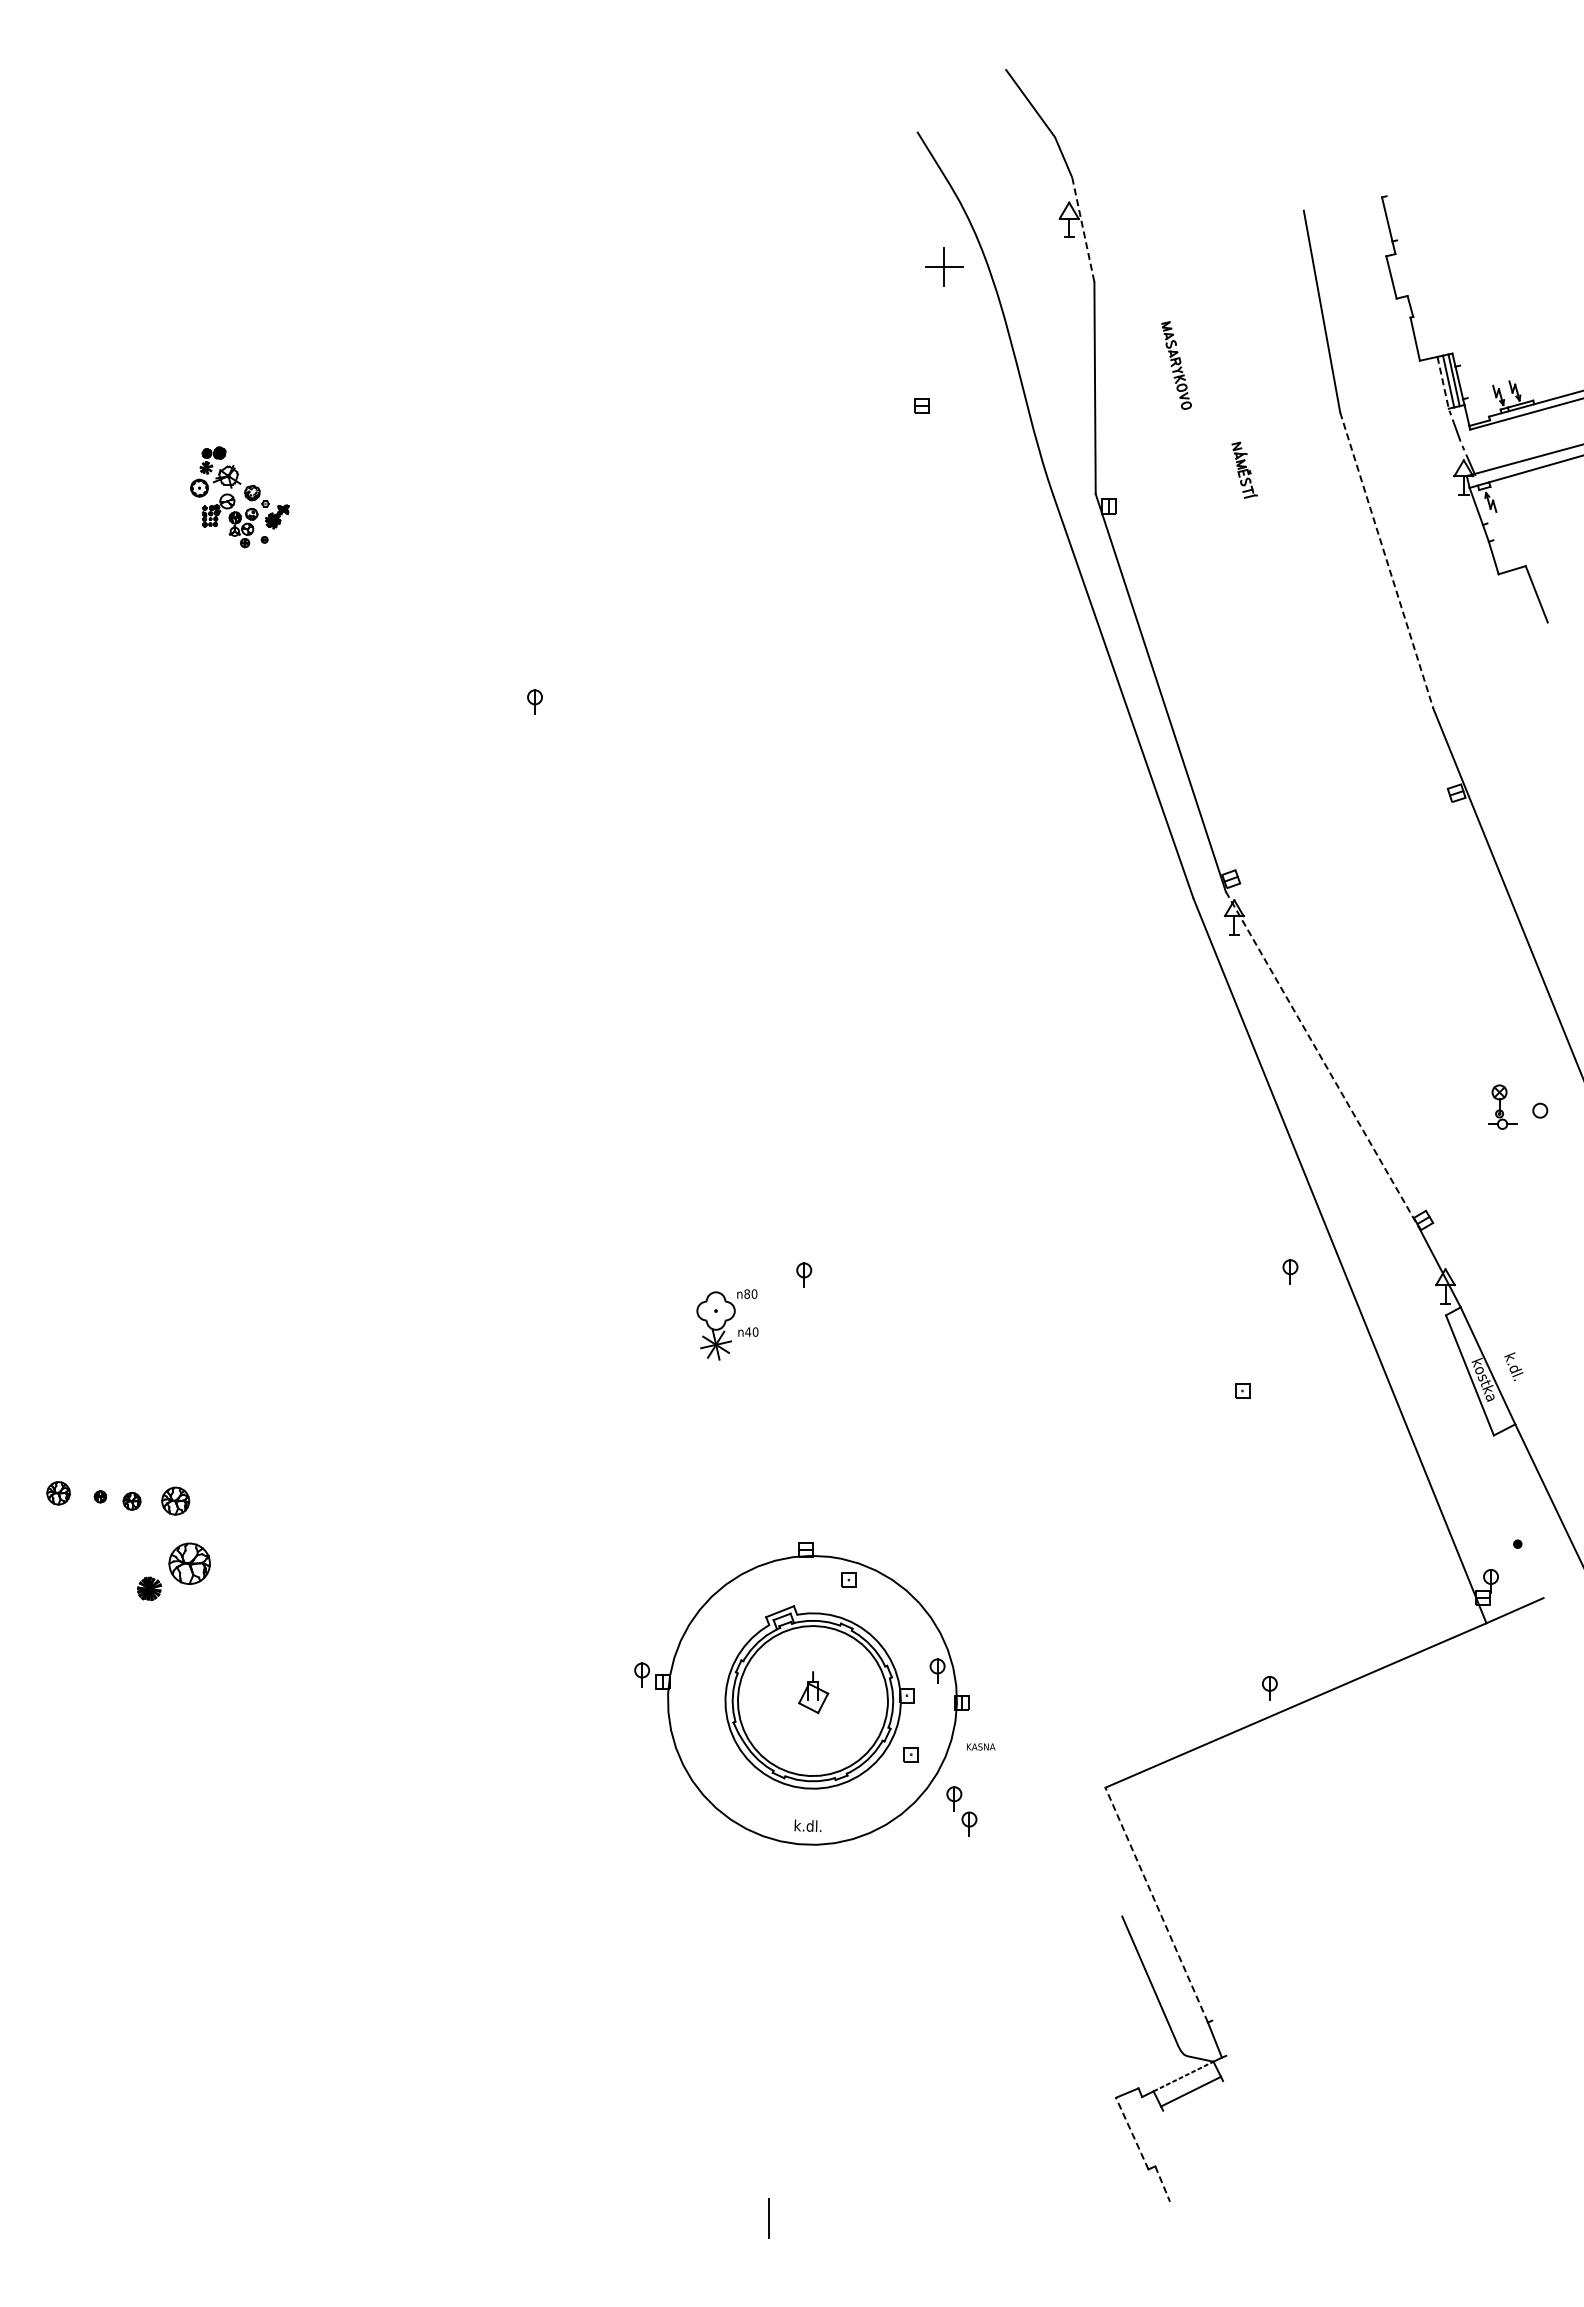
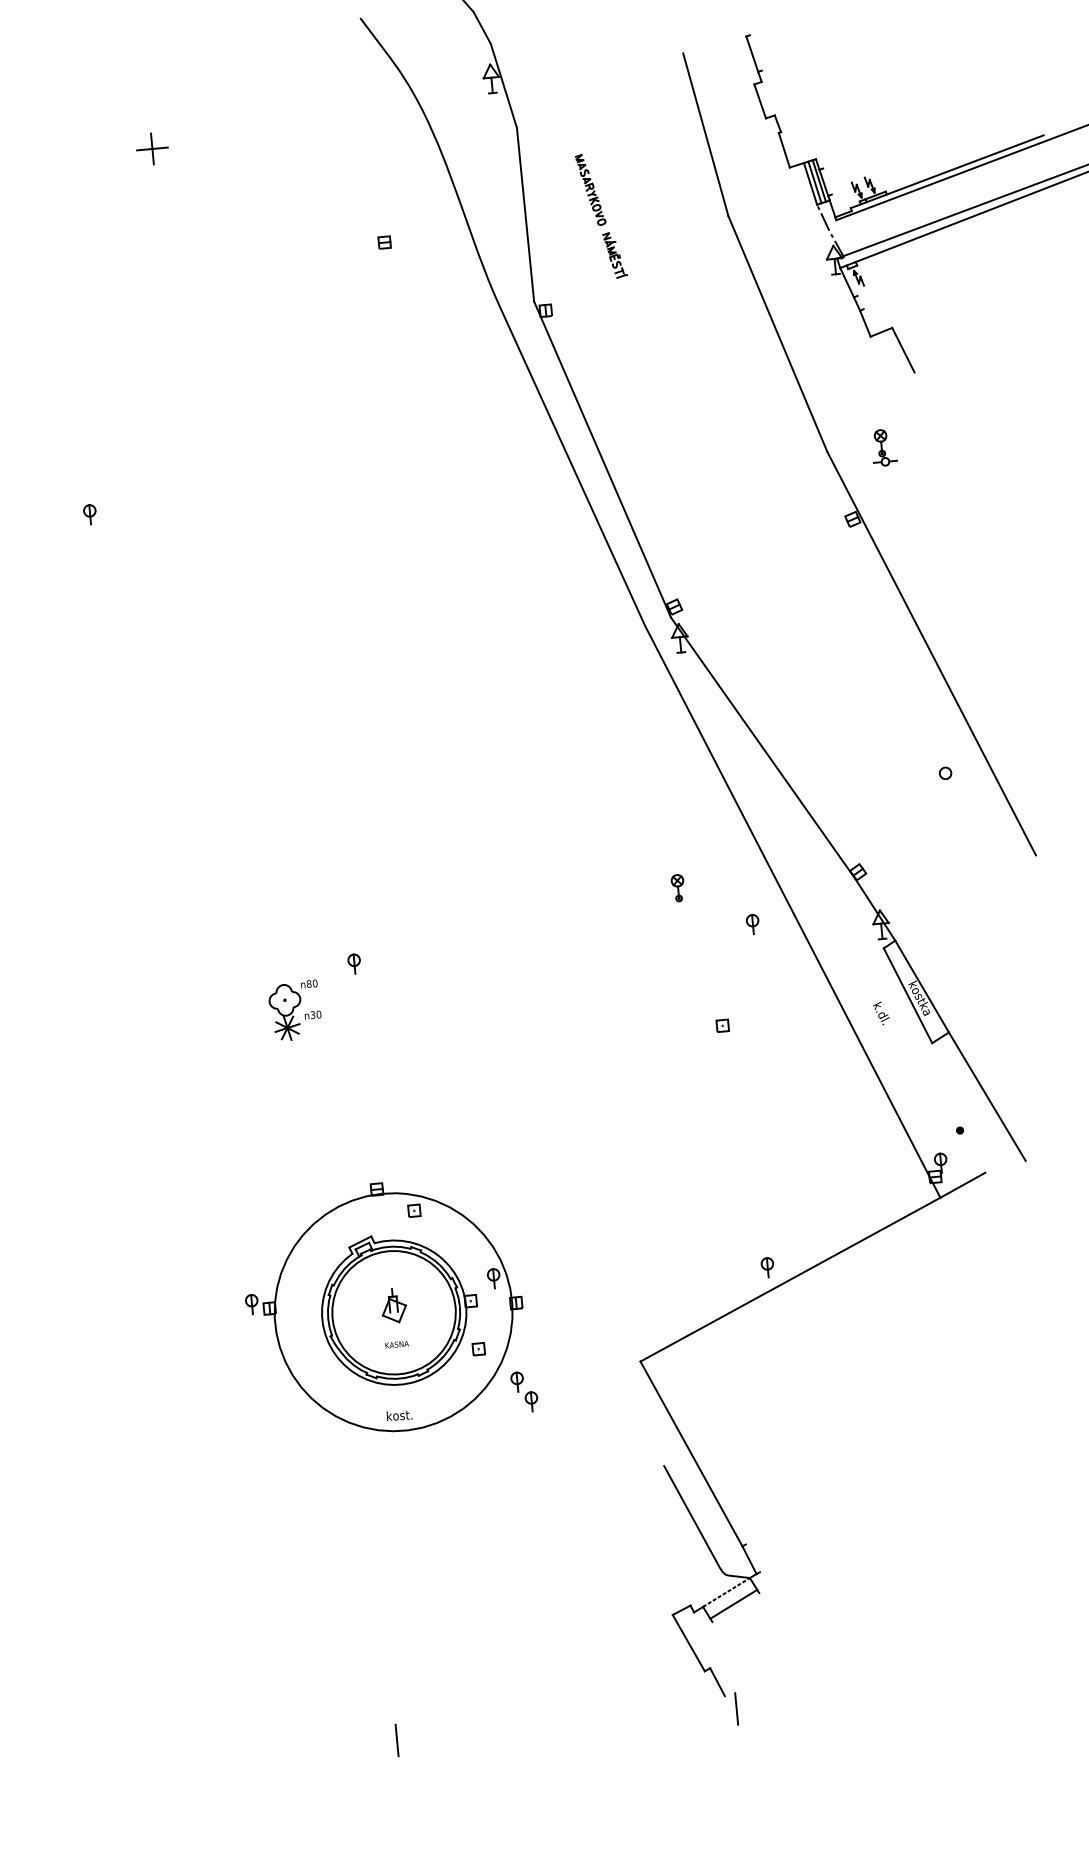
line: (1083, 230) -> (504, 86), dashed -> solid
part: (944, 266) -> (152, 148), moved
line: (1443, 382) -> (810, 183), dashed -> solid
part: (1244, 469) -> (614, 254), moved
line: (1386, 561) -> (777, 334), dashed -> solid
line: (1322, 1059) -> (763, 747), dashed -> solid
part: (1502, 1106) -> (884, 447), moved
part: (1203, 1219) -> (677, 888), added
text: (748, 1331) -> (313, 1014), n40 -> n30
text: (1513, 1366) -> (881, 1013), moved
text: (981, 1746) -> (397, 1344), moved
text: (807, 1825) -> (399, 1415), k.dl. -> kost.
line: (1156, 1904) -> (691, 1453), dashed -> solid
line: (1132, 2133) -> (688, 1643), dashed -> solid
line: (1162, 2184) -> (717, 1682), dashed -> solid
line: (1182, 2218) -> (736, 1708), added

